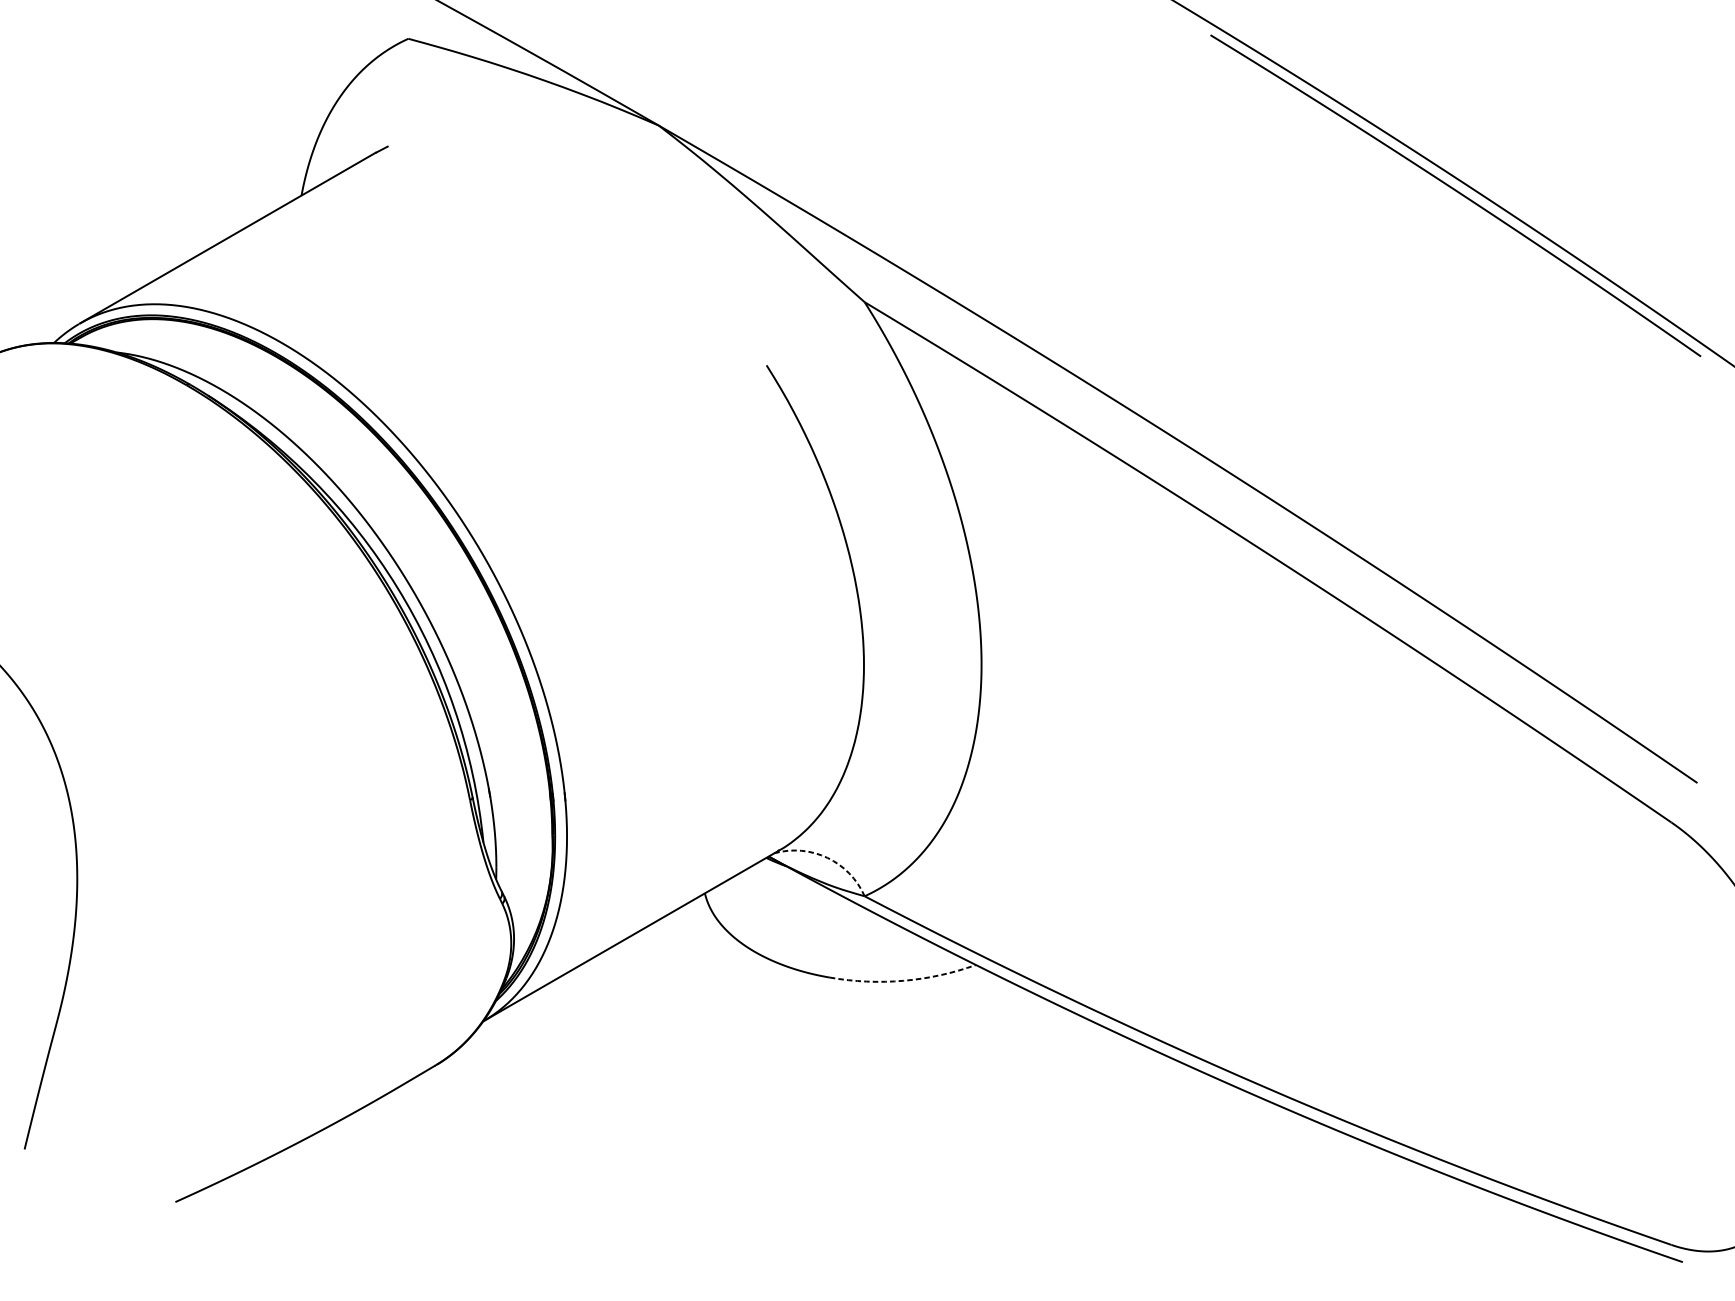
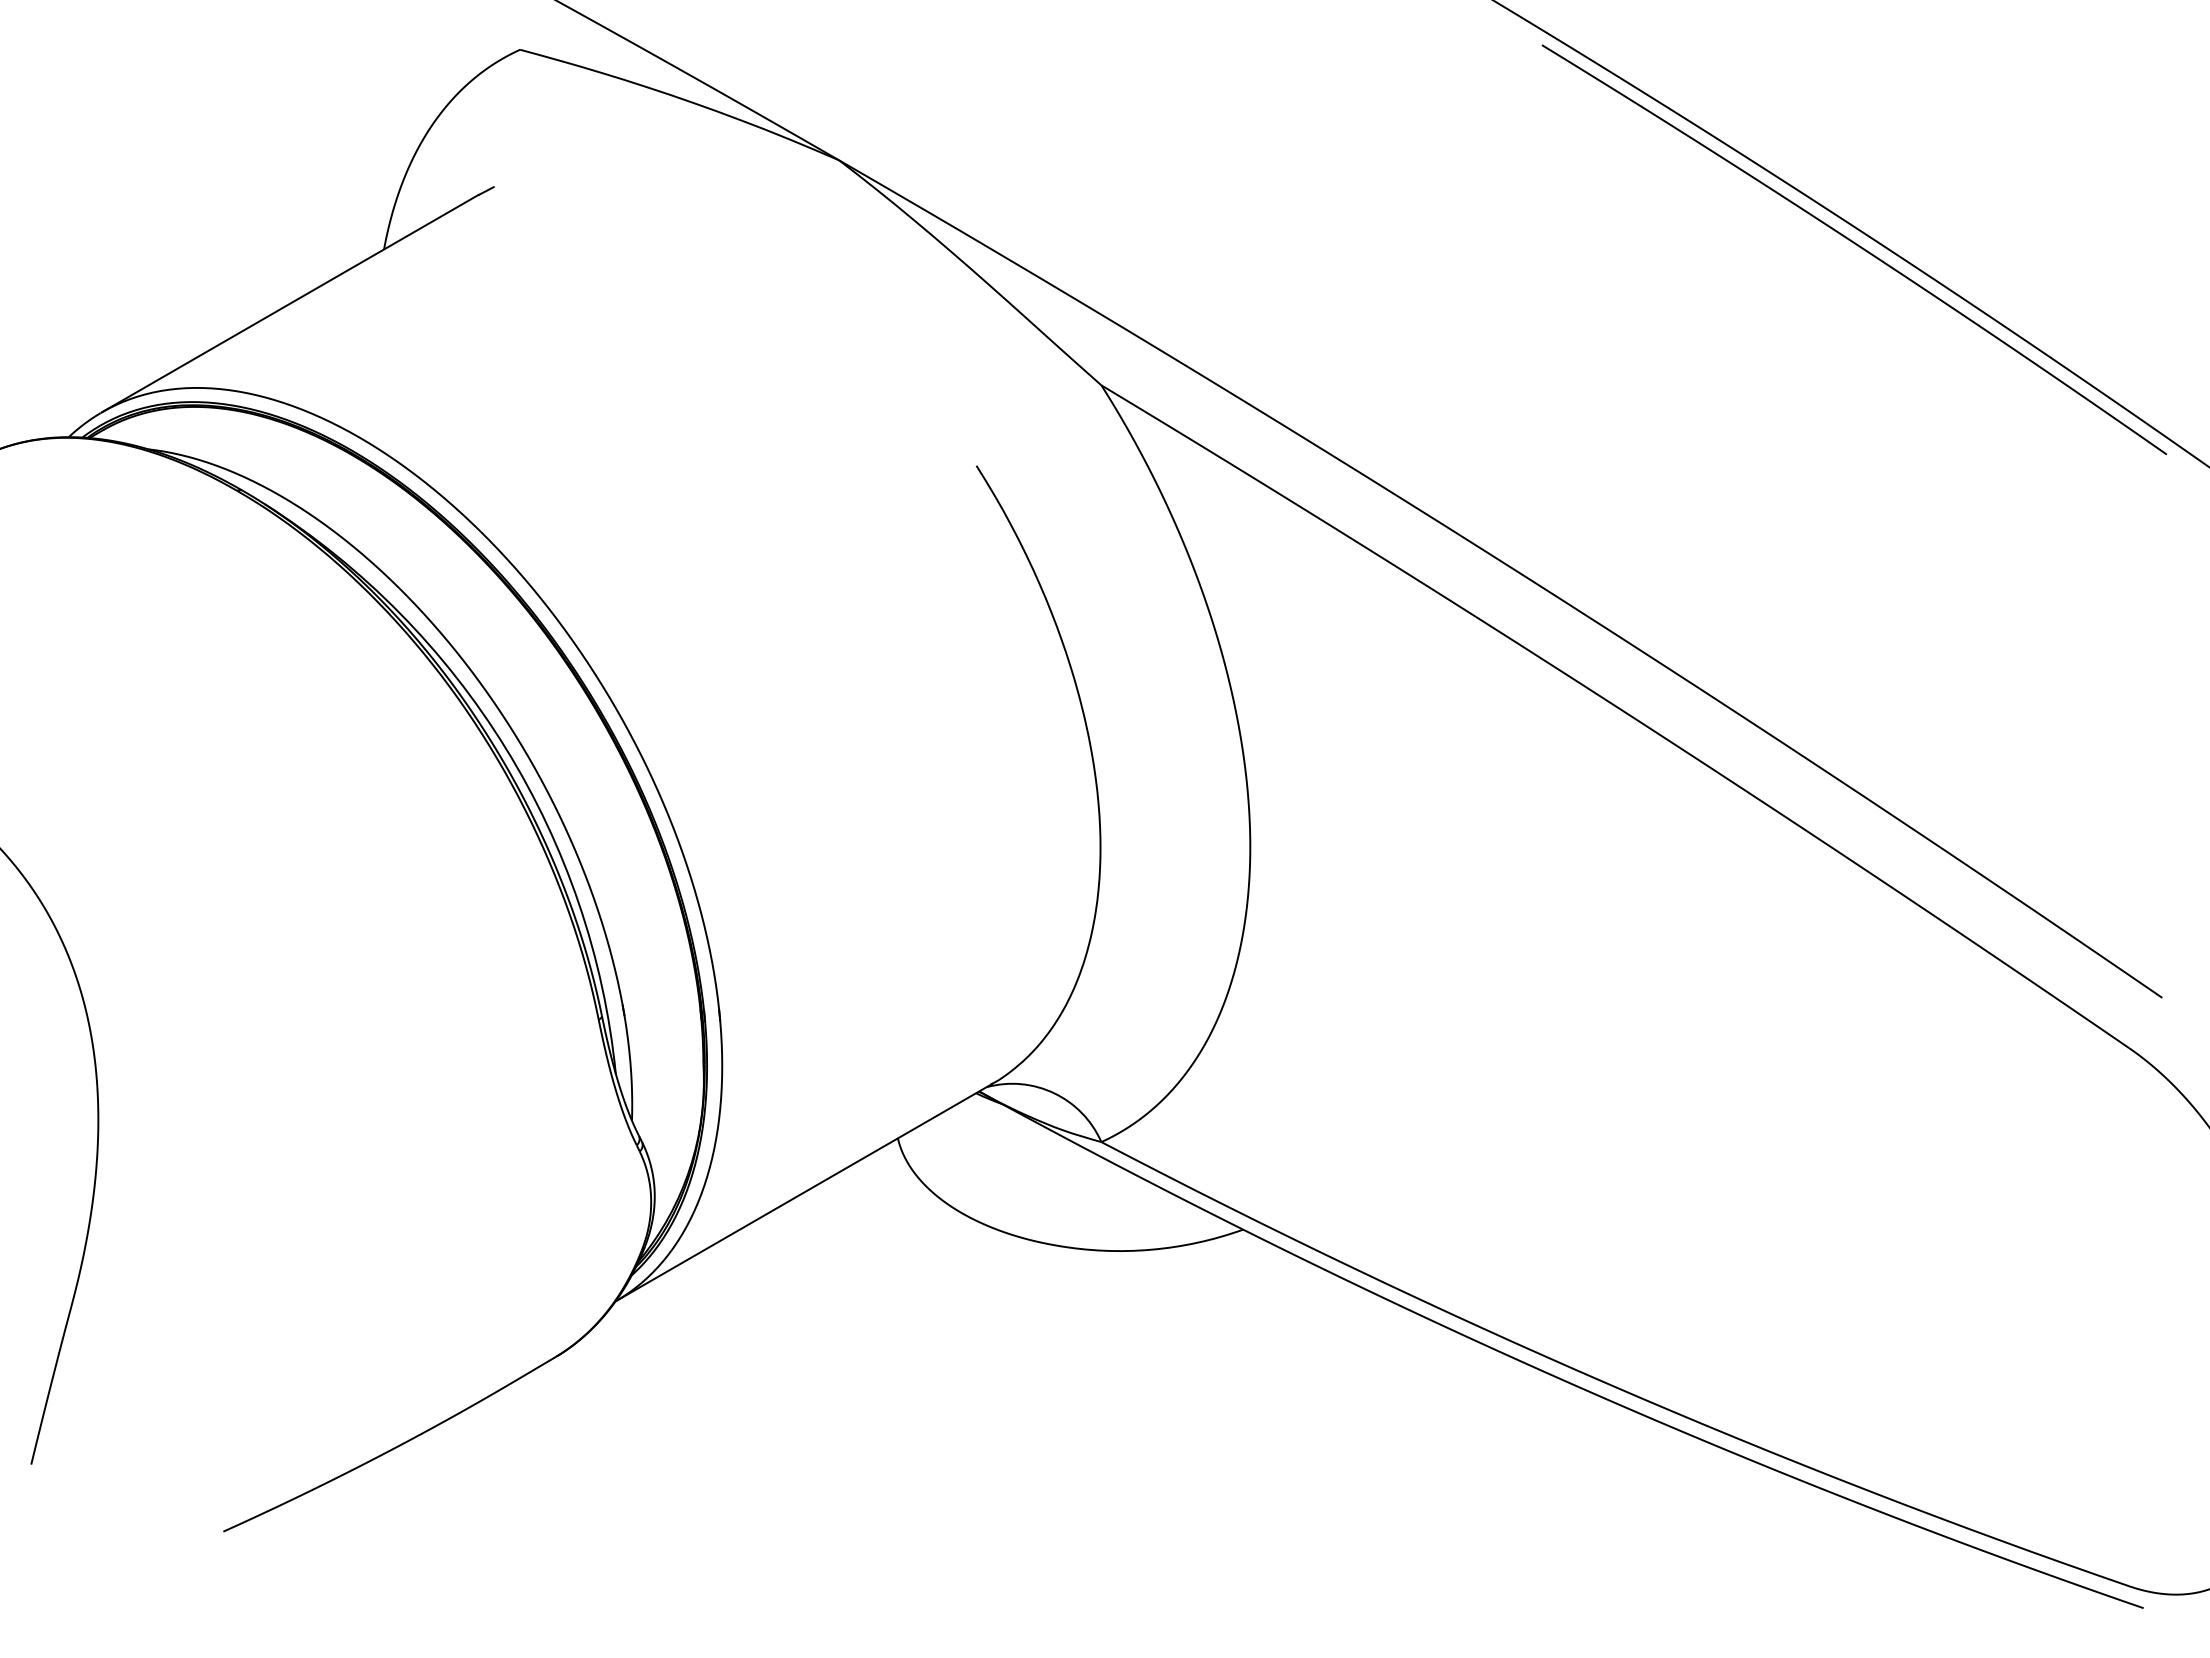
arc: (827, 858) -> (1054, 1093), dashed -> solid
arc: (904, 980) -> (1151, 1249), dashed -> solid

